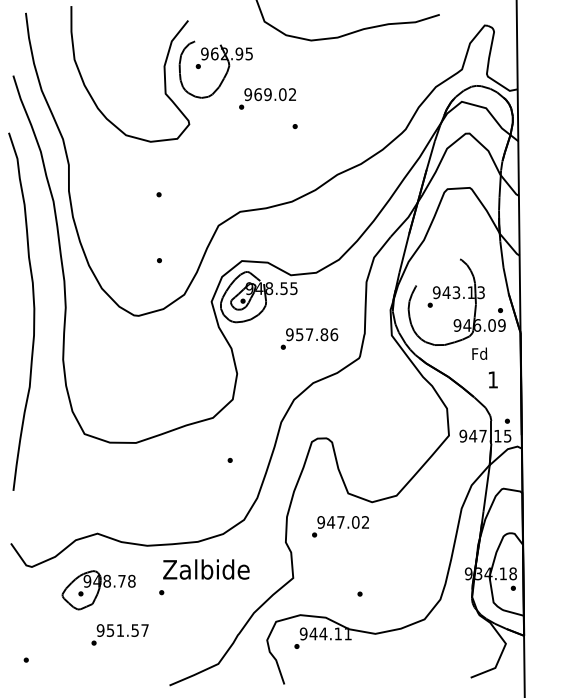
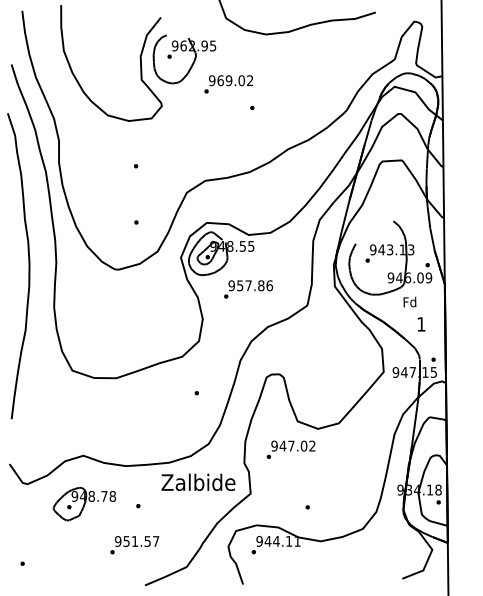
text: (309, 339) -> (248, 289), moved
text: (206, 569) -> (198, 482), moved
text: (119, 635) -> (134, 545), moved

